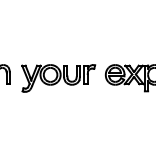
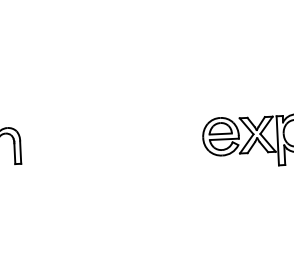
part: (58, 78) -> (113, 148), removed

